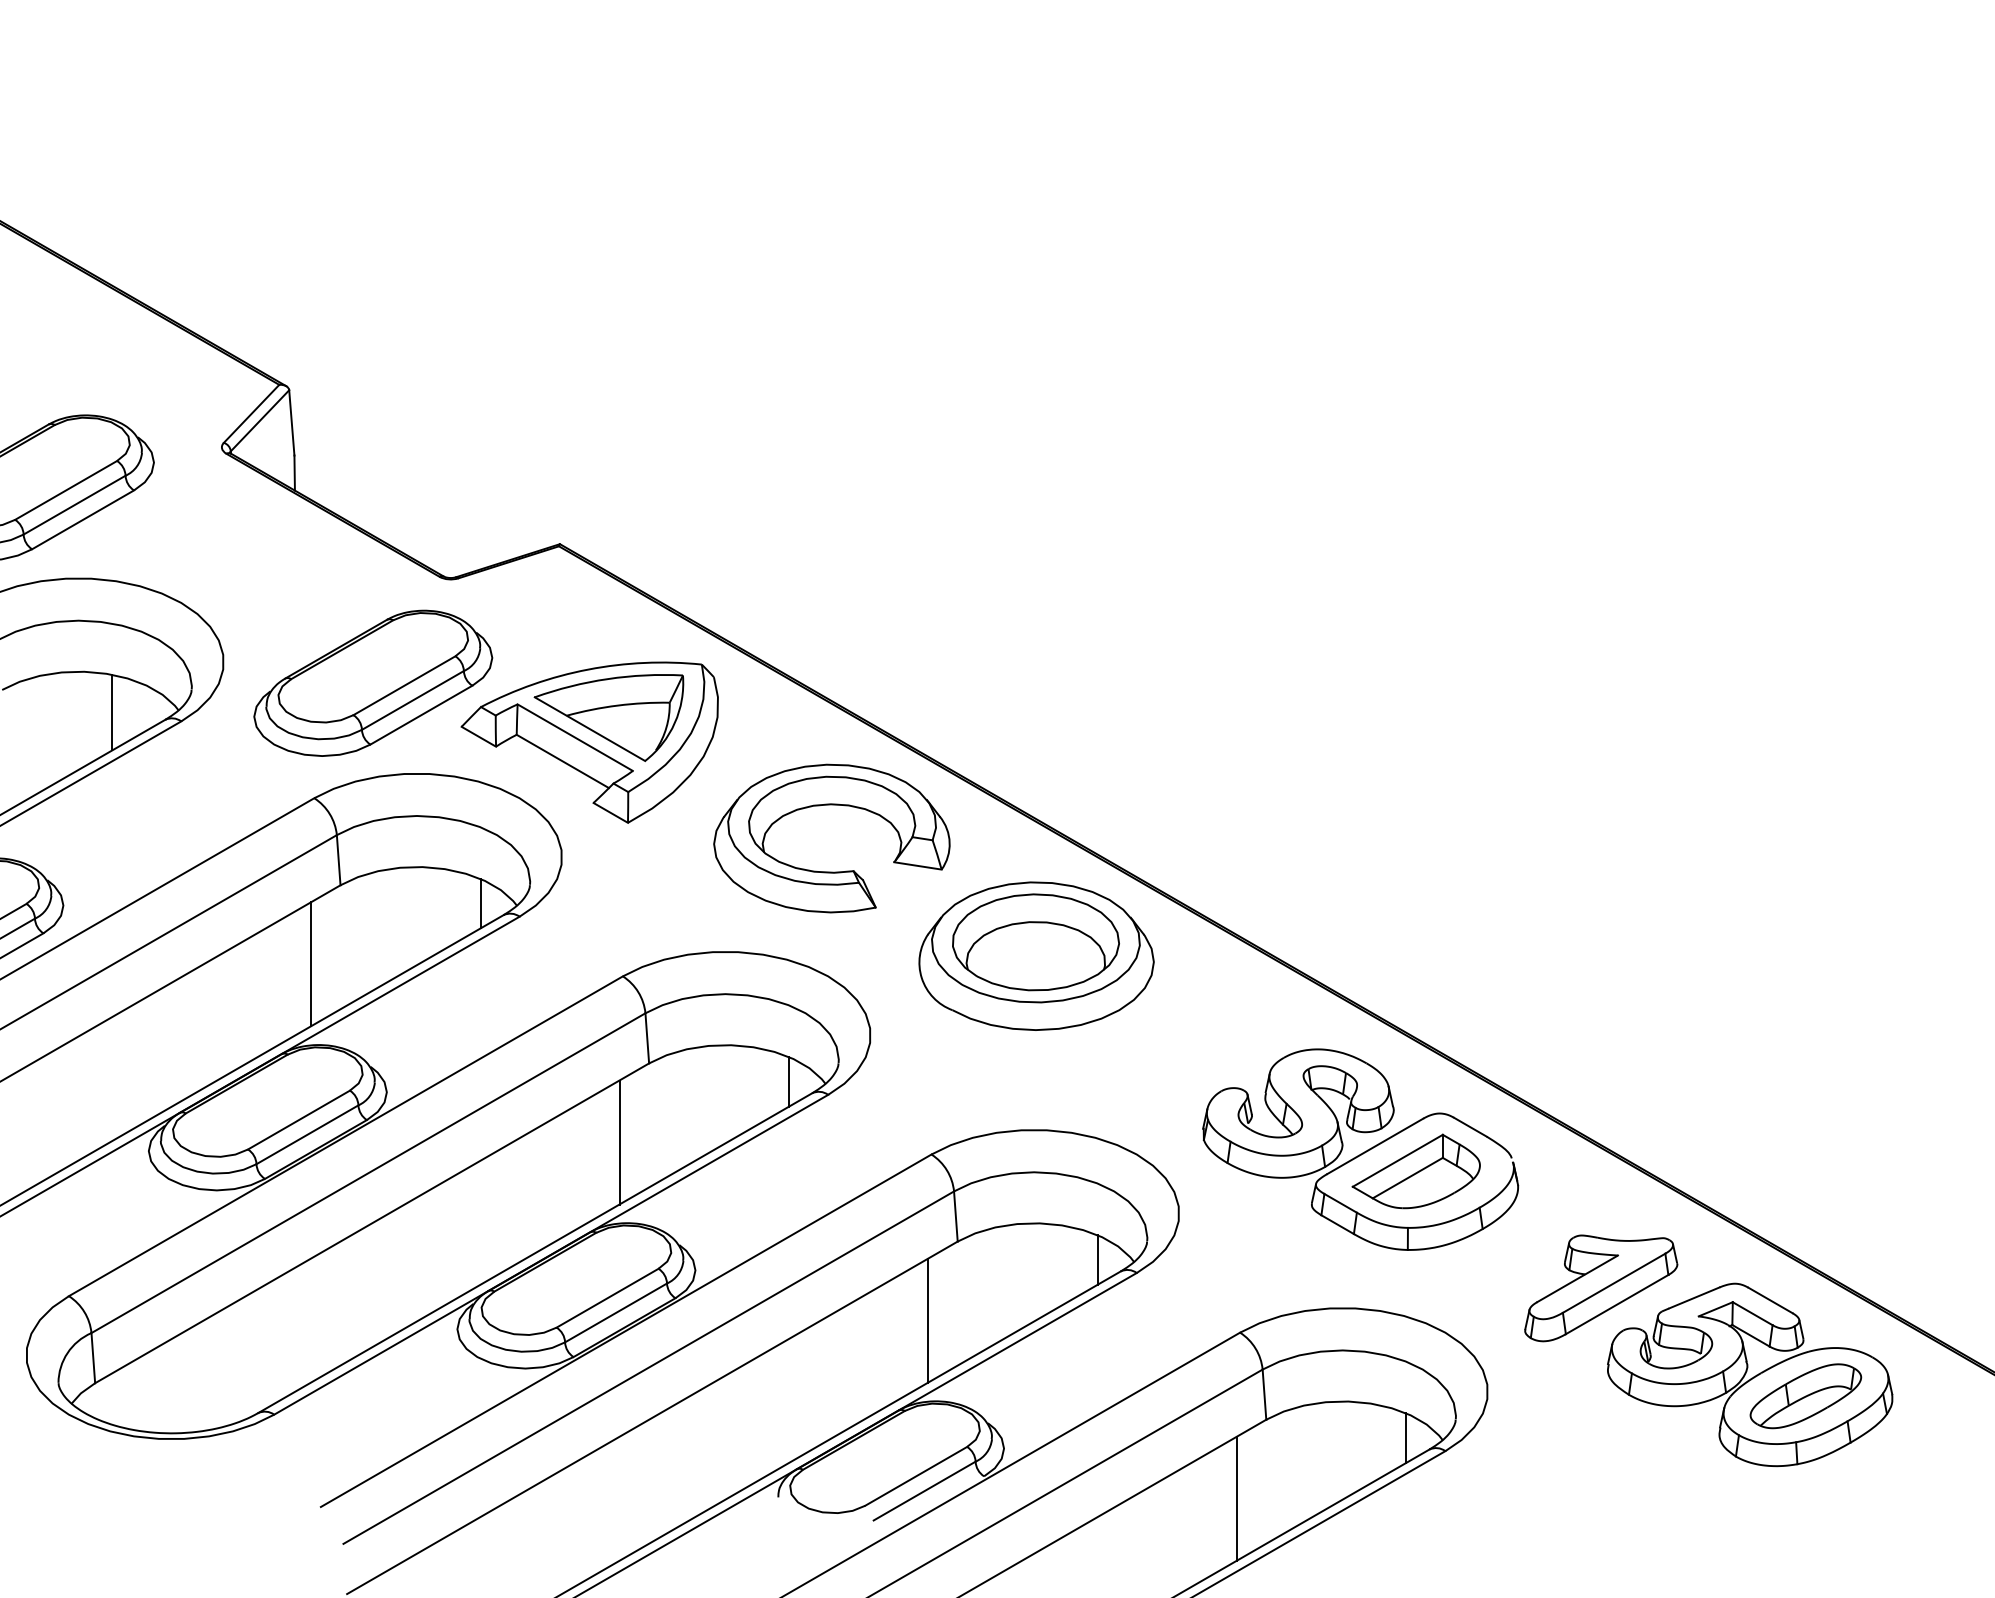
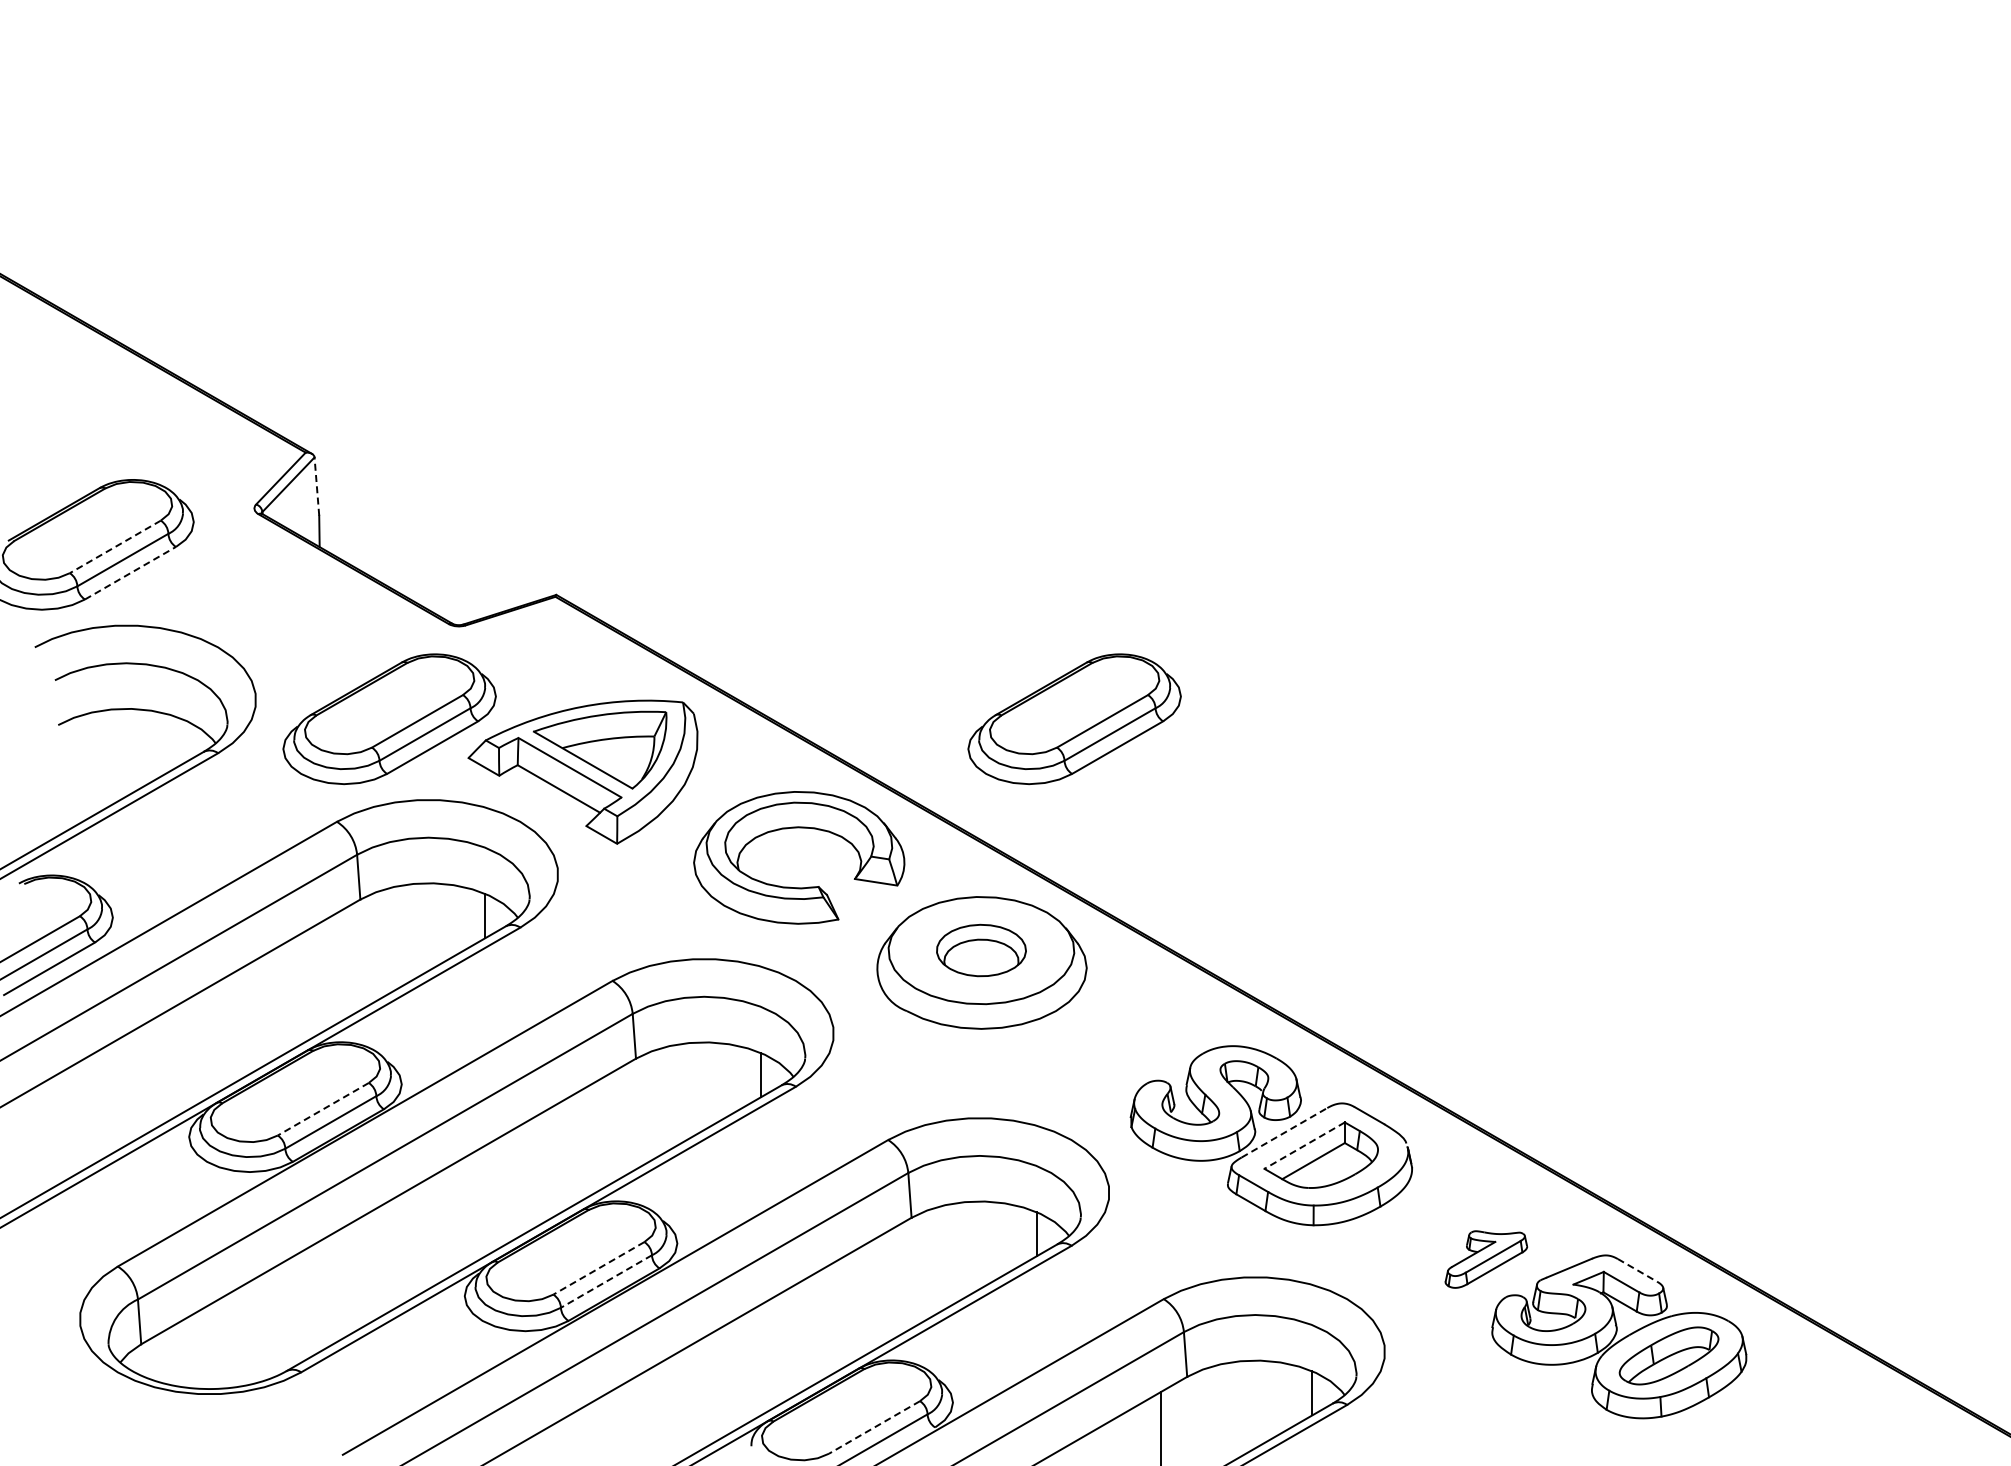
line: (291, 422) -> (316, 486), solid -> dashed
line: (66, 489) -> (115, 546), solid -> dashed
line: (83, 520) -> (130, 573), solid -> dashed
part: (1140, 683) -> (1074, 719), added
line: (112, 712) -> (156, 745), removed
part: (1035, 942) -> (981, 950), size x0.6
line: (310, 963) -> (333, 969), removed
line: (299, 1120) -> (323, 1109), solid -> dashed
line: (619, 1141) -> (609, 1128), removed
line: (1375, 1146) -> (1284, 1132), solid -> dashed
line: (1397, 1160) -> (1304, 1145), solid -> dashed
part: (1601, 1288) -> (1486, 1259), size x0.6
line: (607, 1298) -> (598, 1268), solid -> dashed
line: (1770, 1300) -> (1637, 1270), solid -> dashed
line: (616, 1312) -> (606, 1281), solid -> dashed
line: (928, 1320) -> (885, 1288), removed
line: (916, 1476) -> (874, 1427), solid -> dashed

